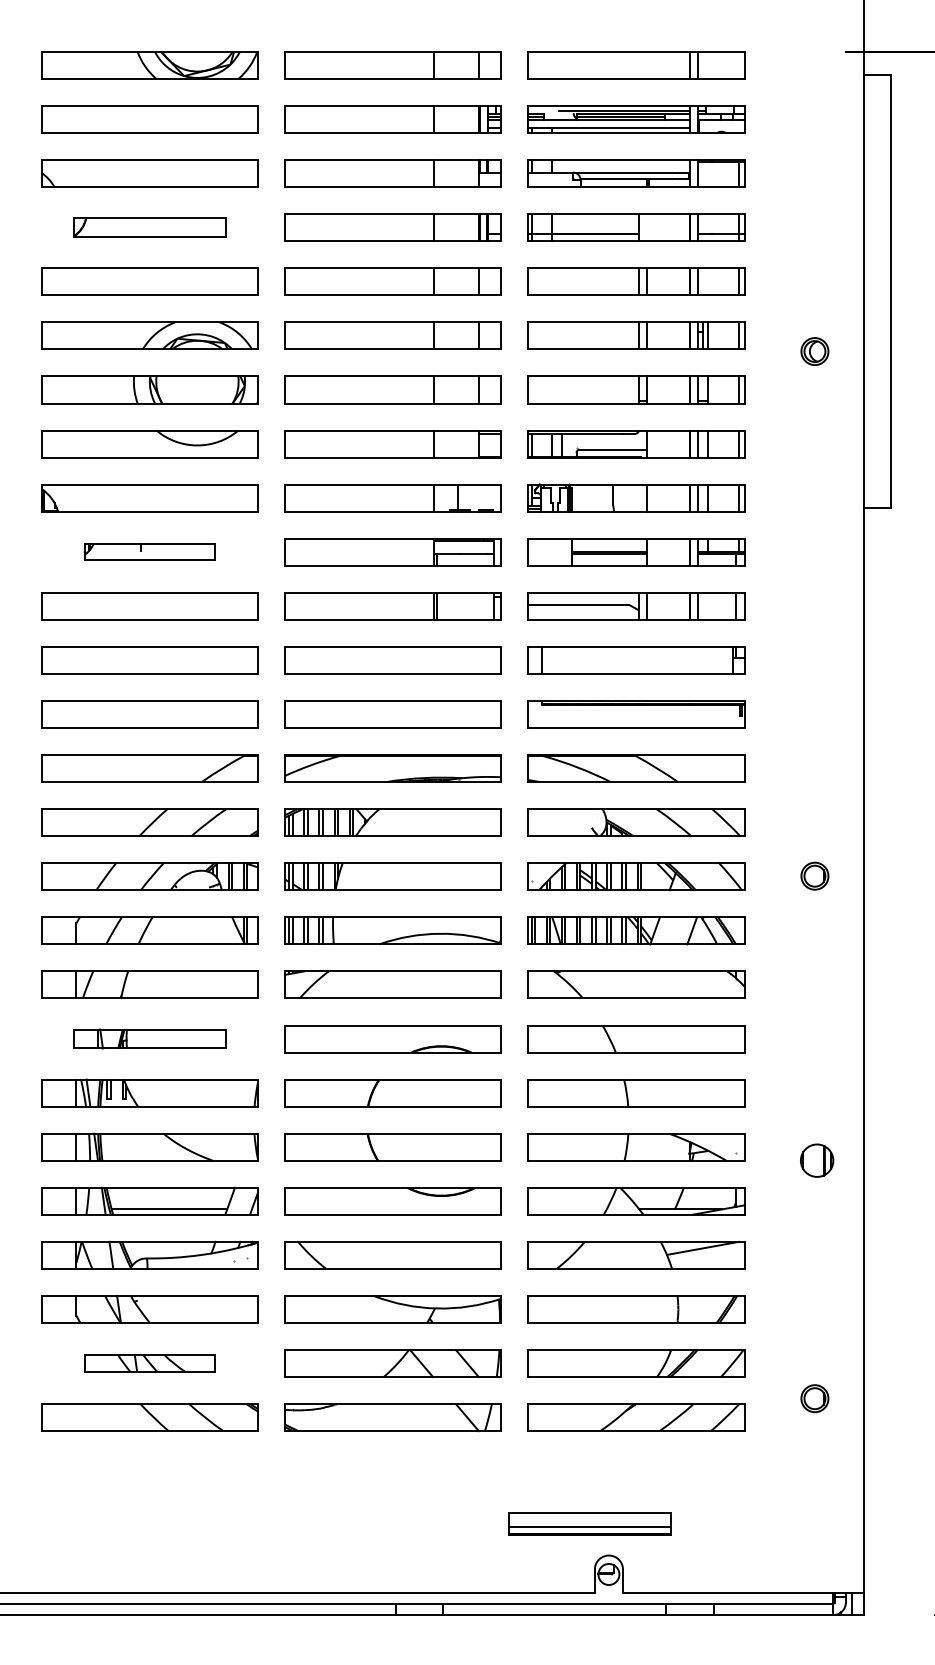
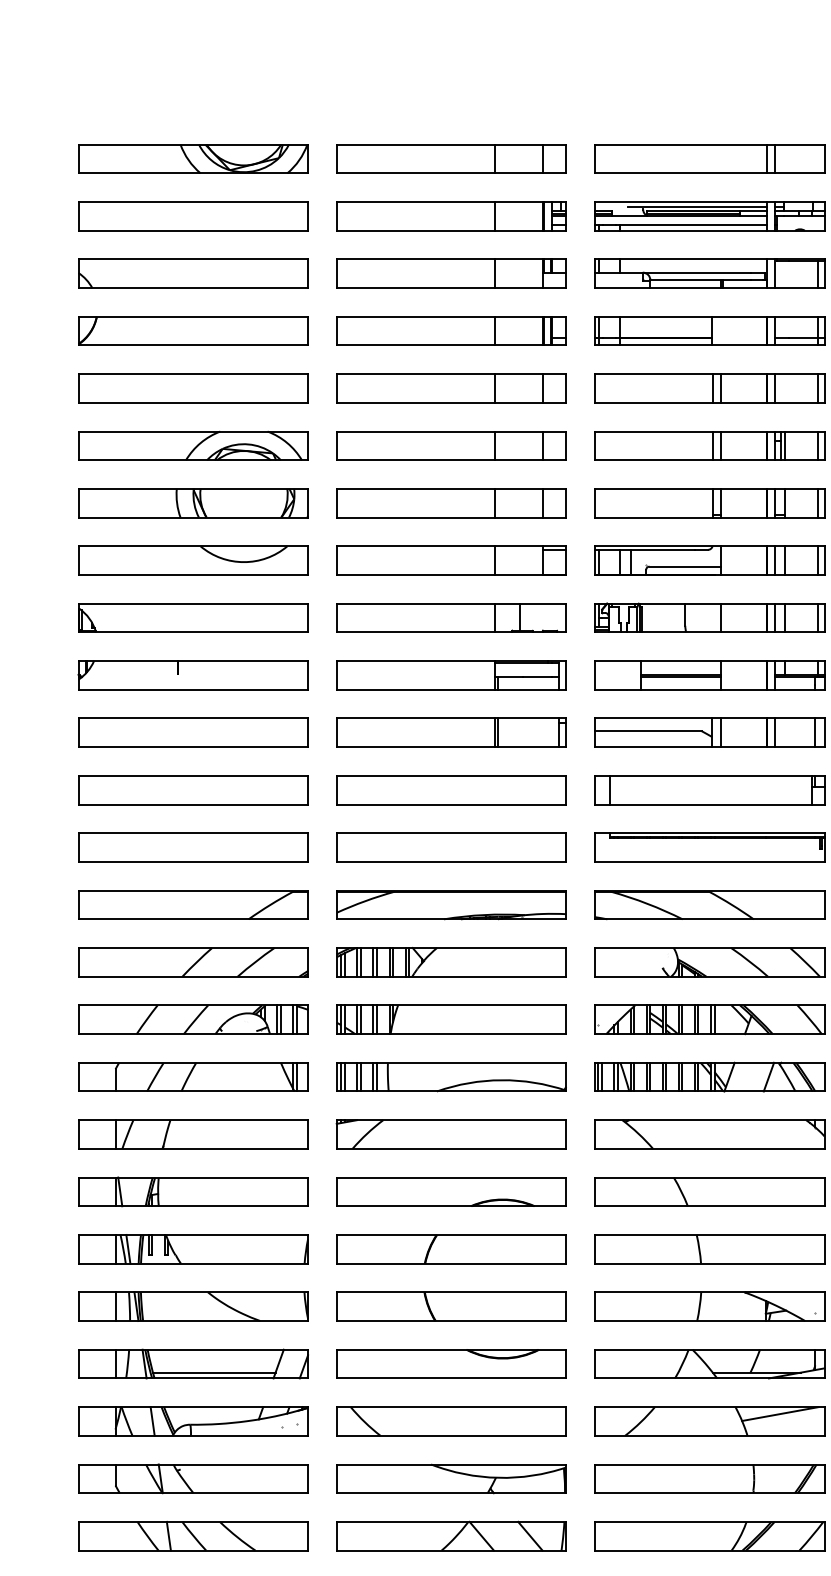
part: (149, 227) -> (193, 330), size x1.43
part: (149, 552) -> (193, 675), size x1.67
part: (149, 1038) -> (193, 1191), size x1.43
part: (149, 1363) -> (193, 1536), size x1.67

